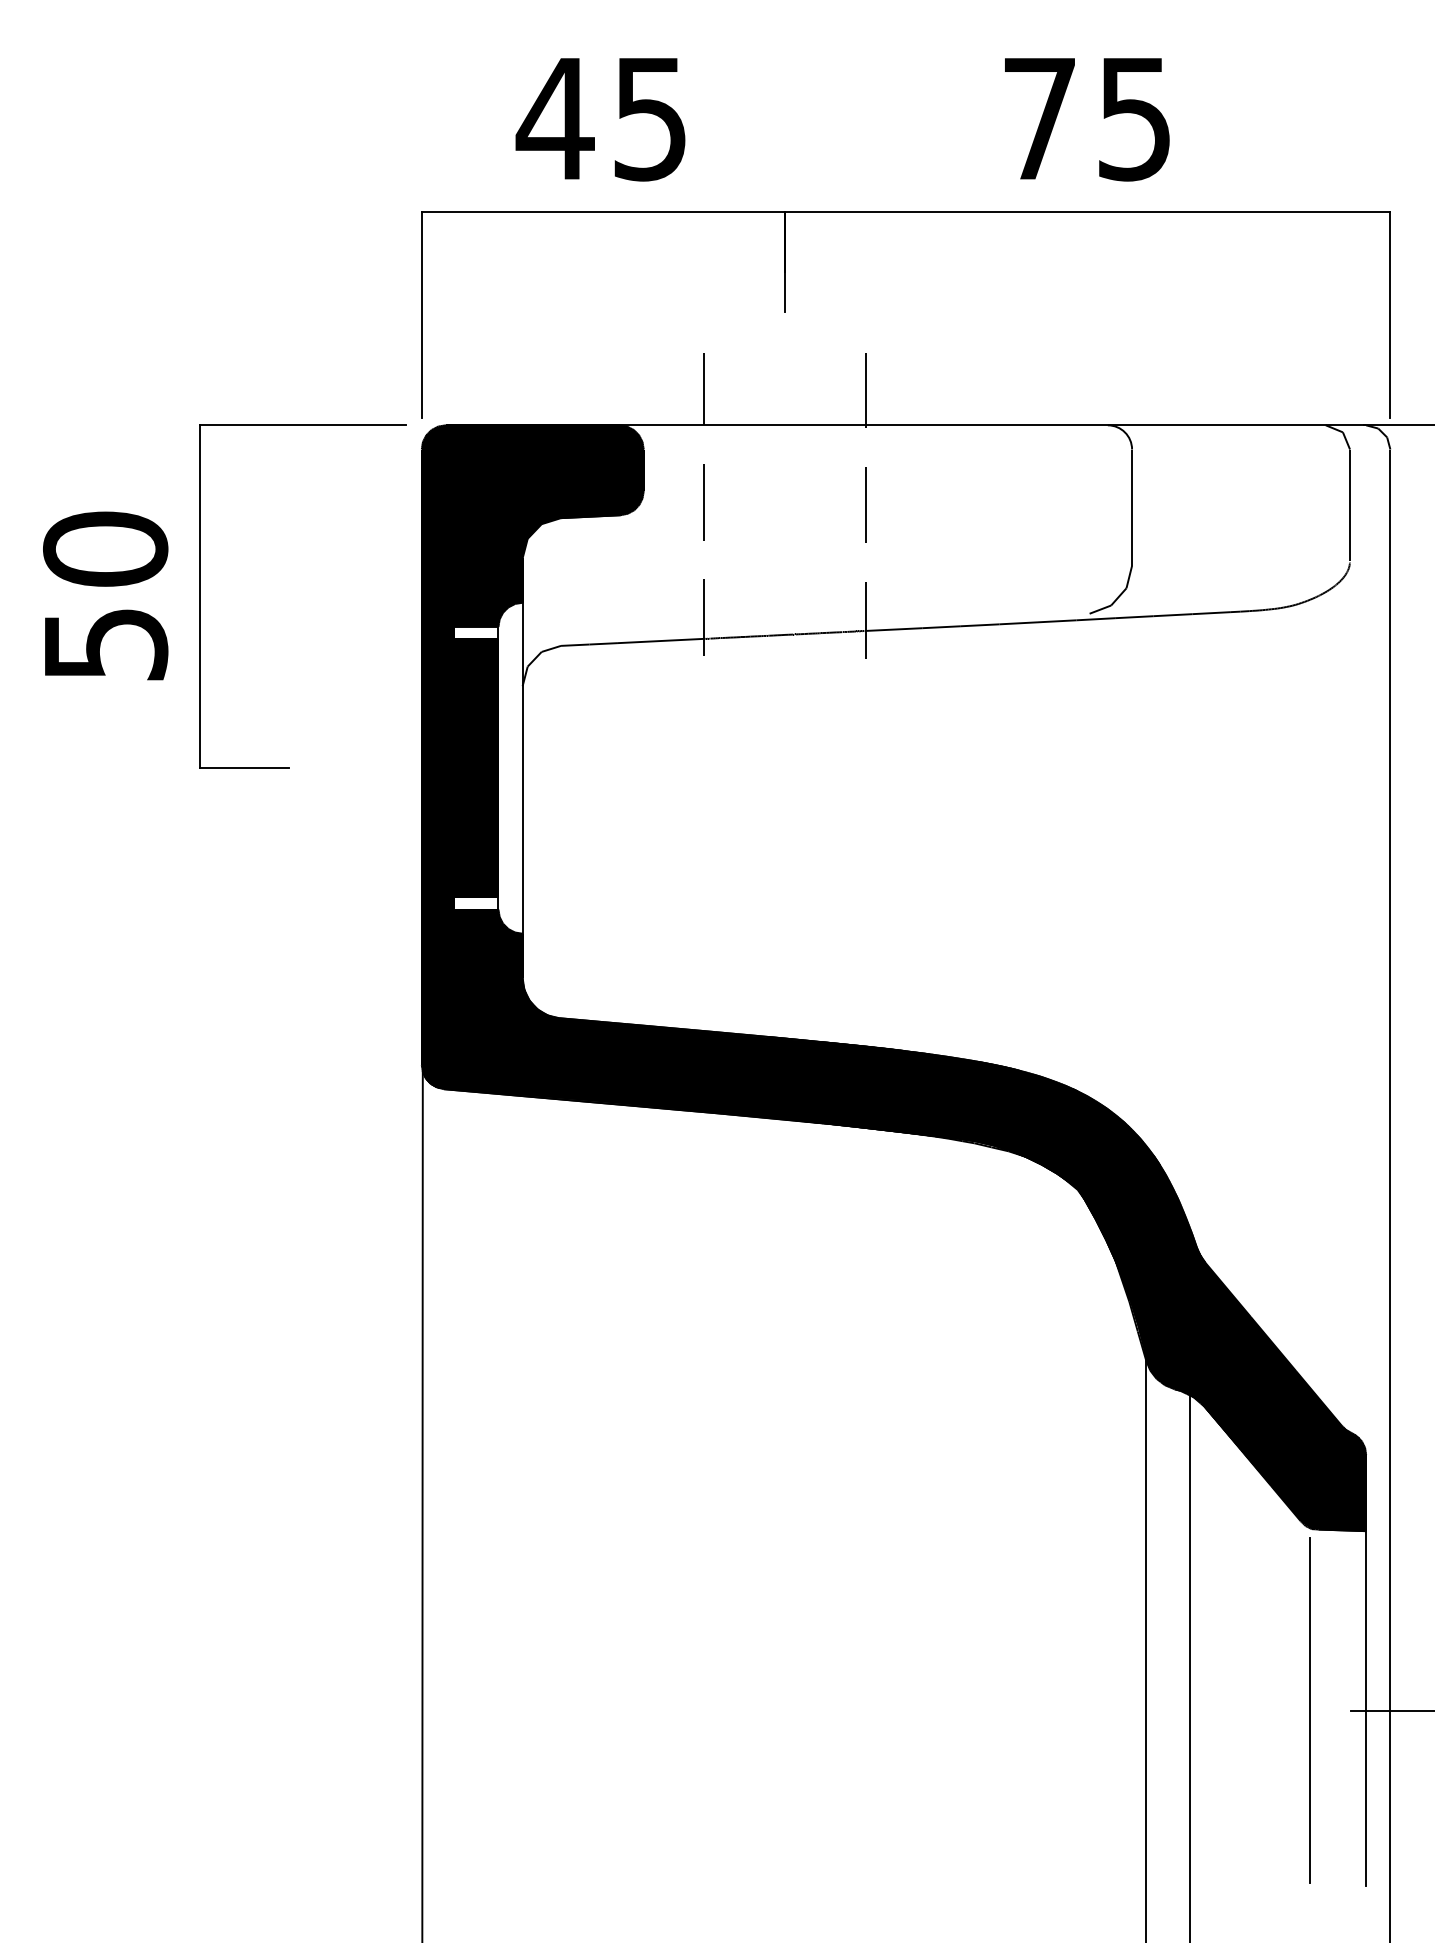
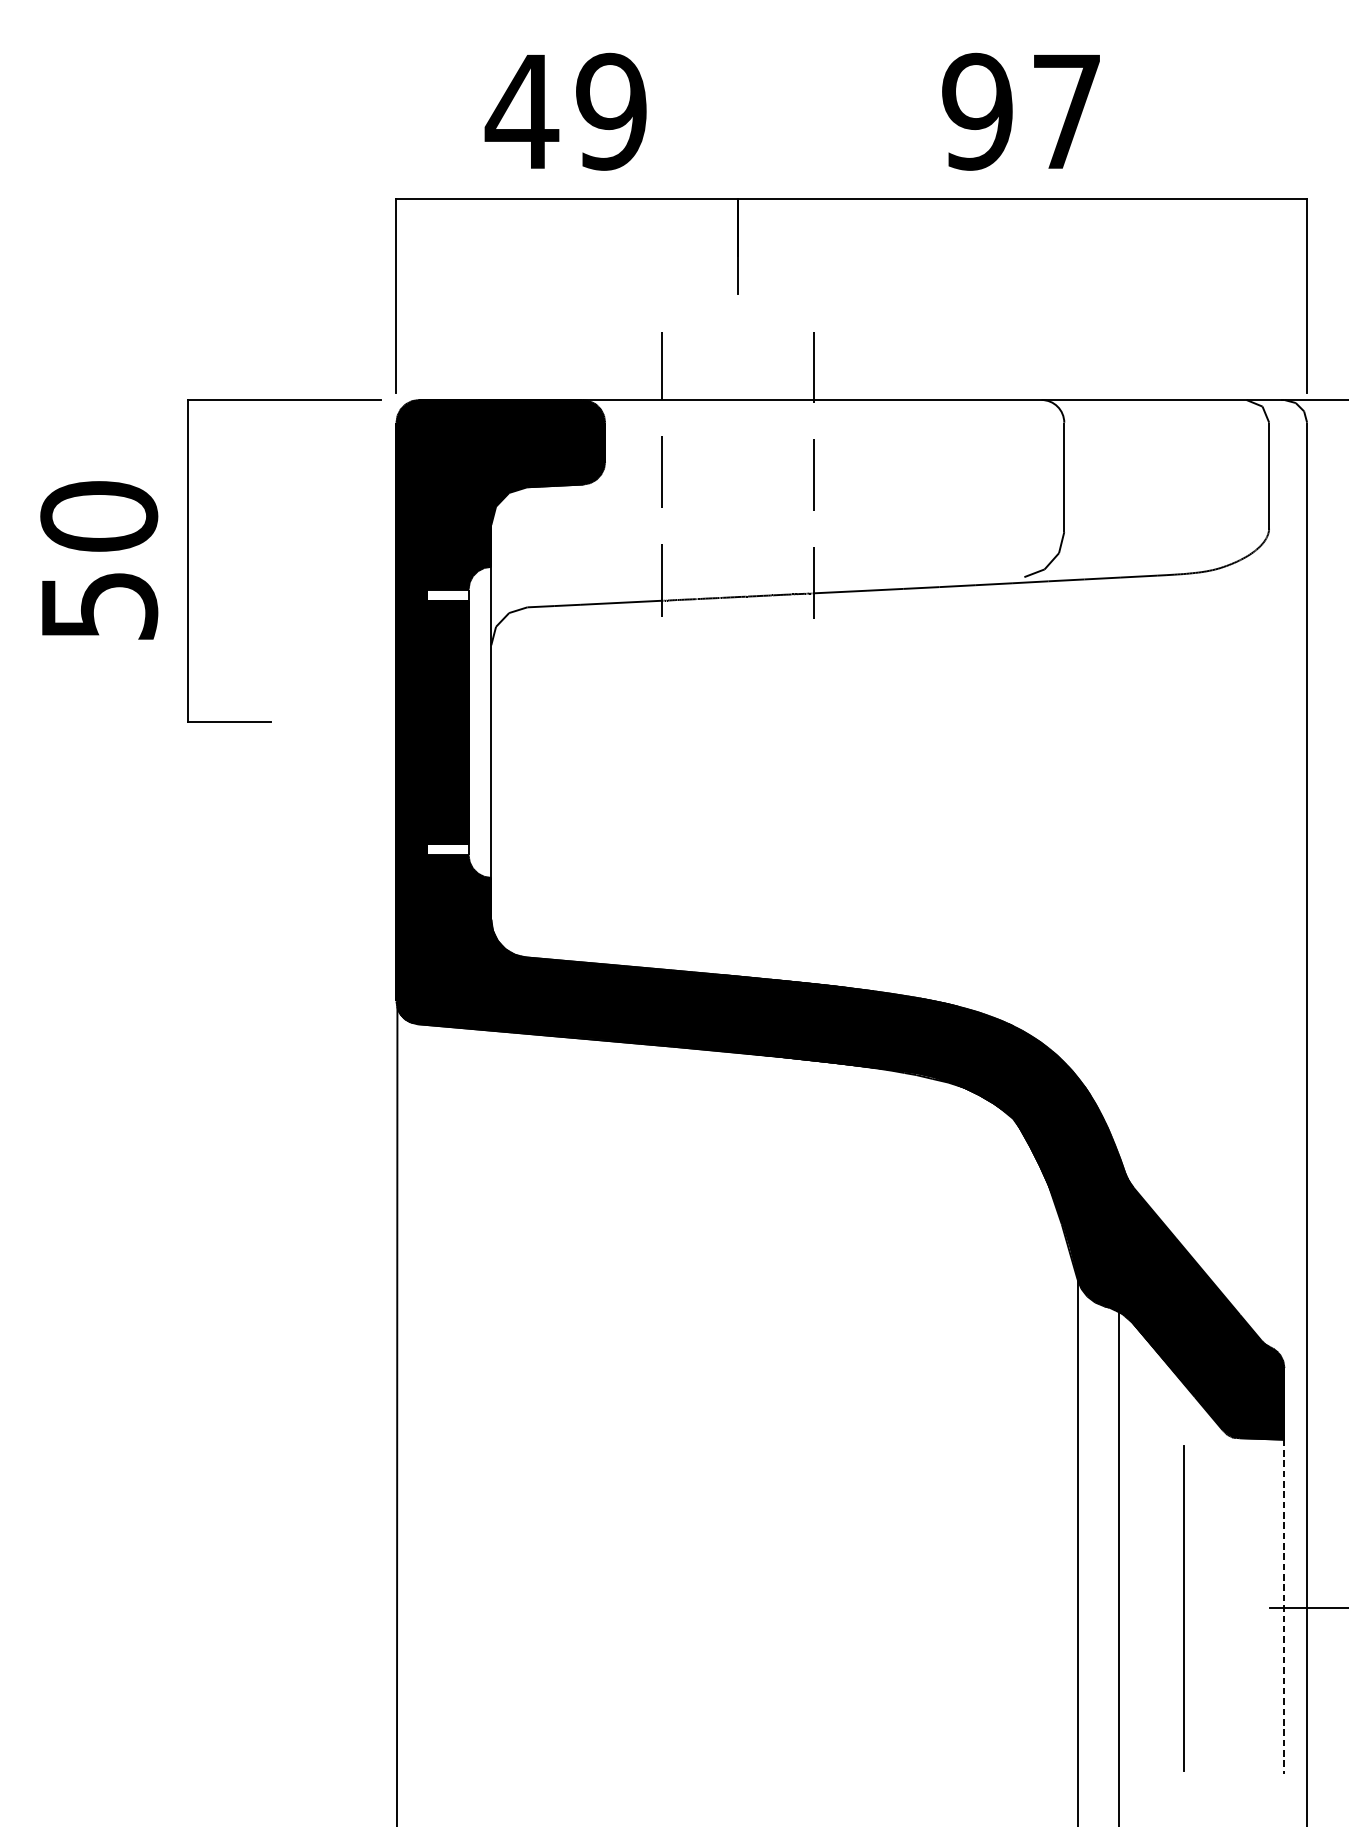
text: (649, 118) -> (610, 111), 45 -> 49
text: (1085, 118) -> (1020, 111), 75 -> 97
line: (1366, 1708) -> (1284, 1606), solid -> dashed
line: (1309, 1710) -> (1183, 1608), moved

